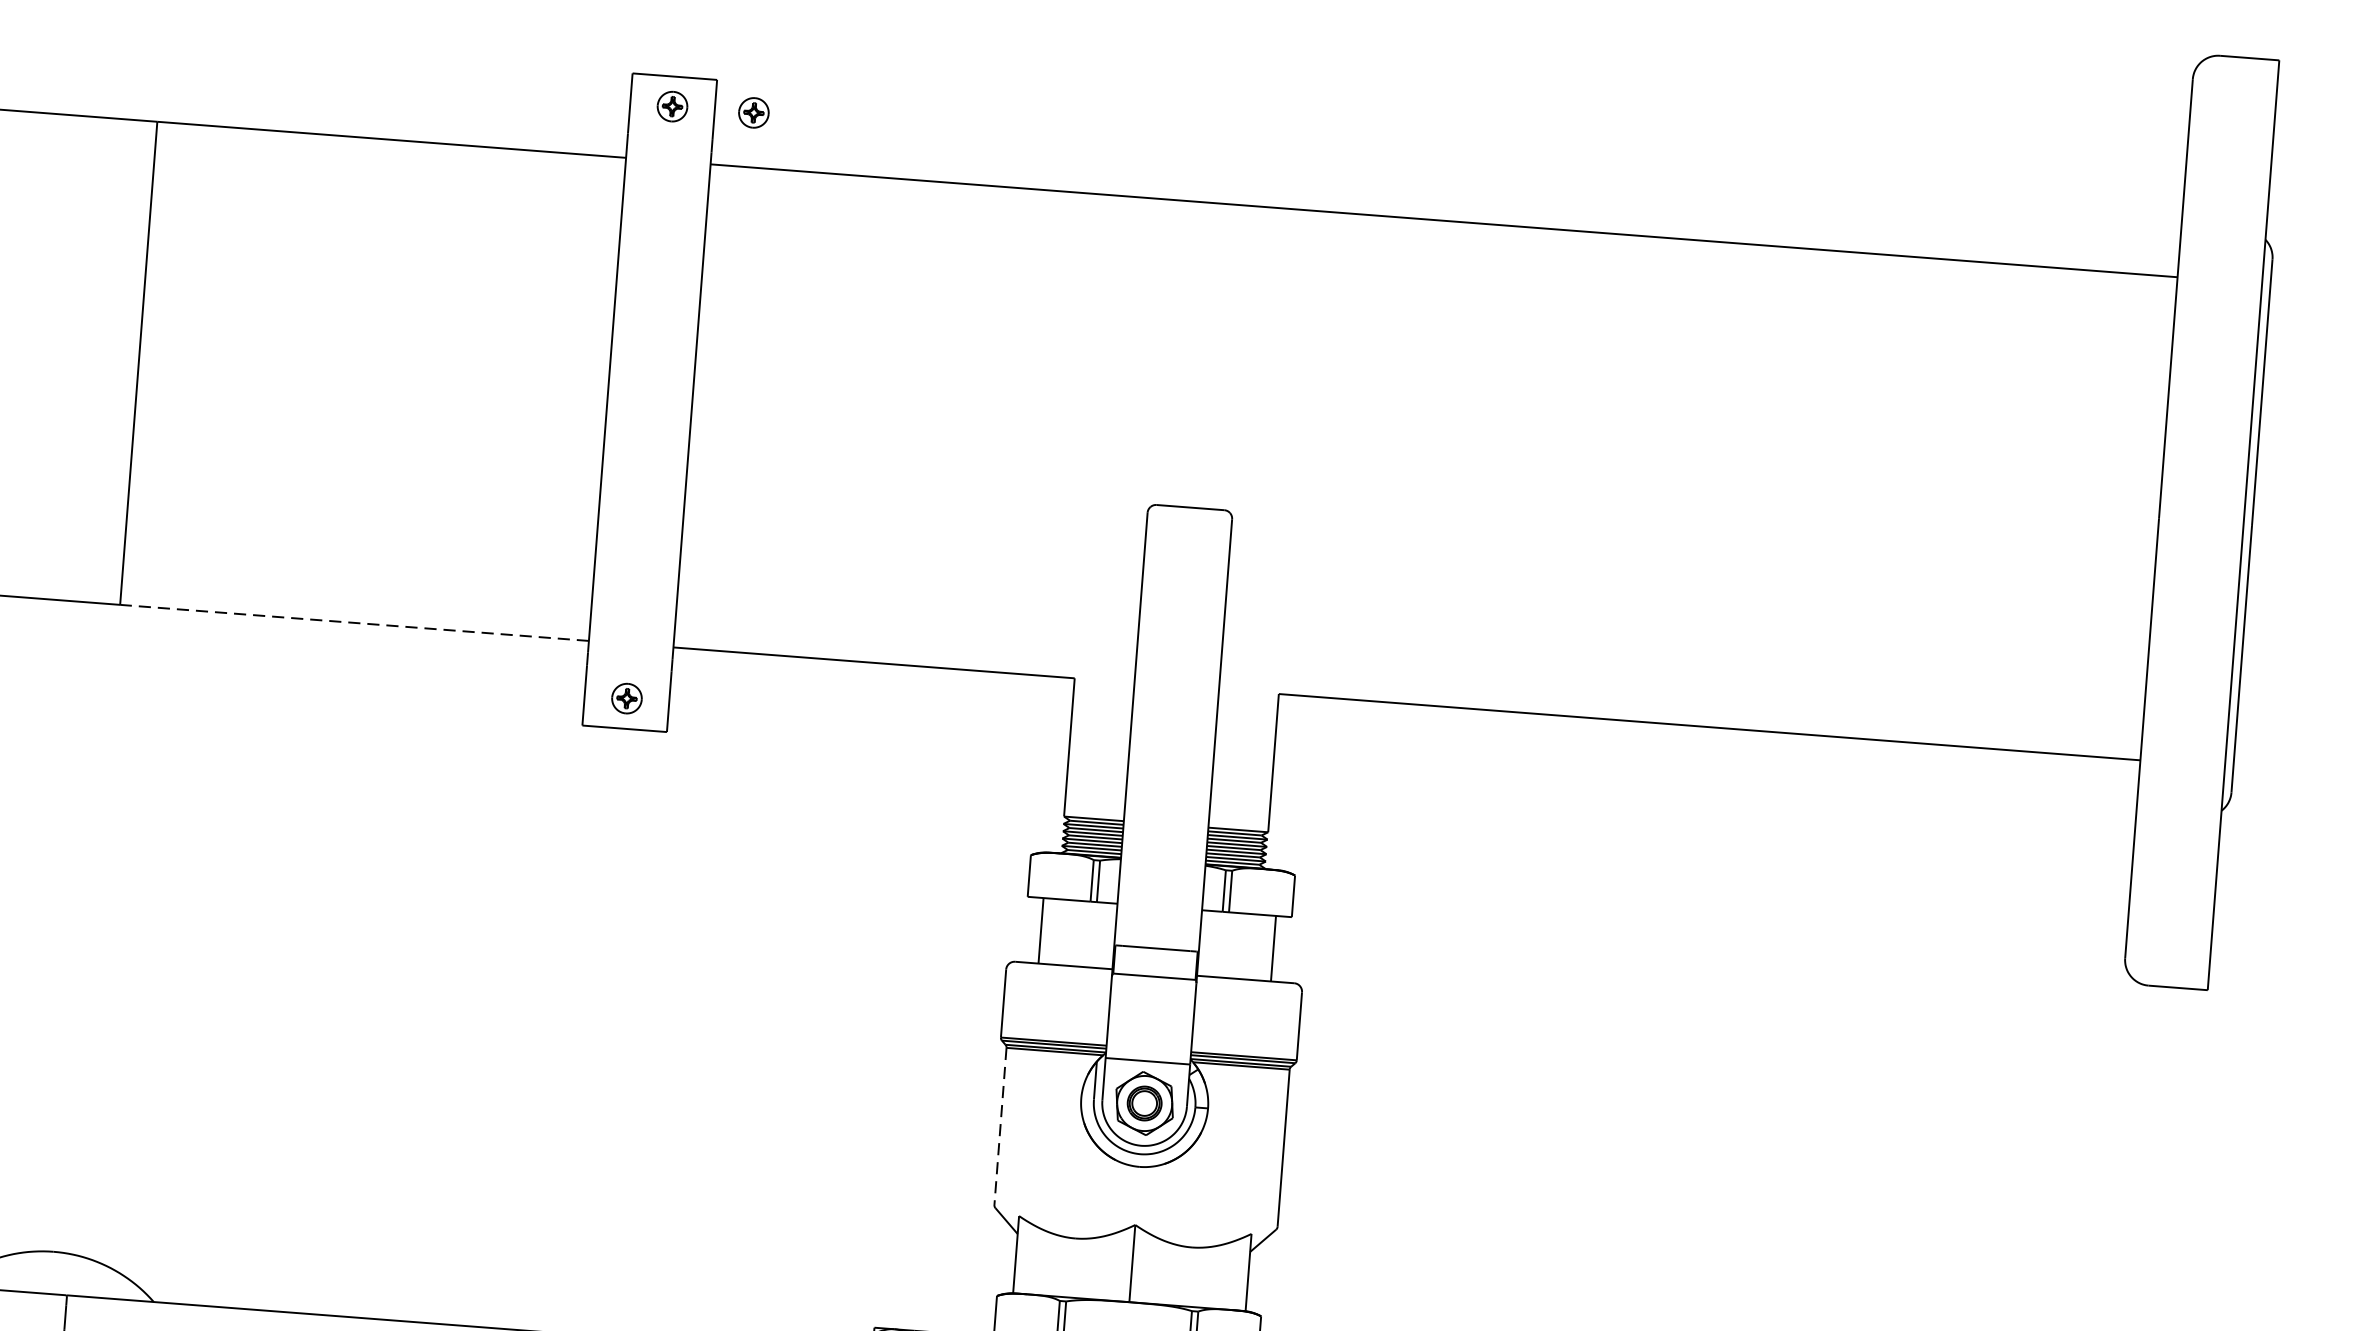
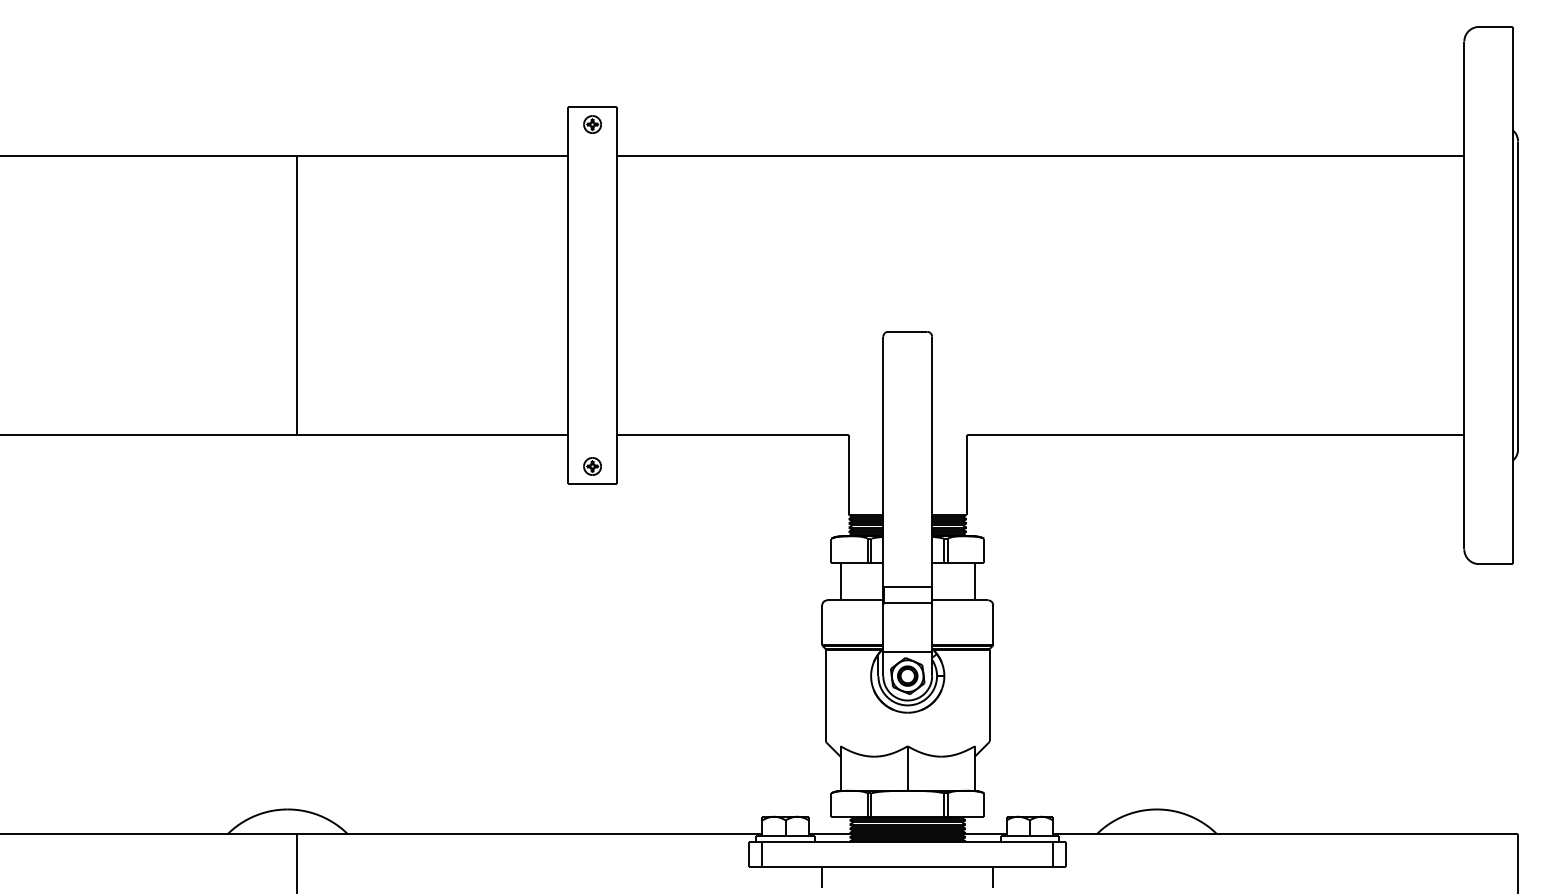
part: (753, 112) -> (639, 124), removed
line: (353, 623) -> (432, 435), dashed -> solid
line: (999, 1127) -> (825, 696), dashed -> solid

